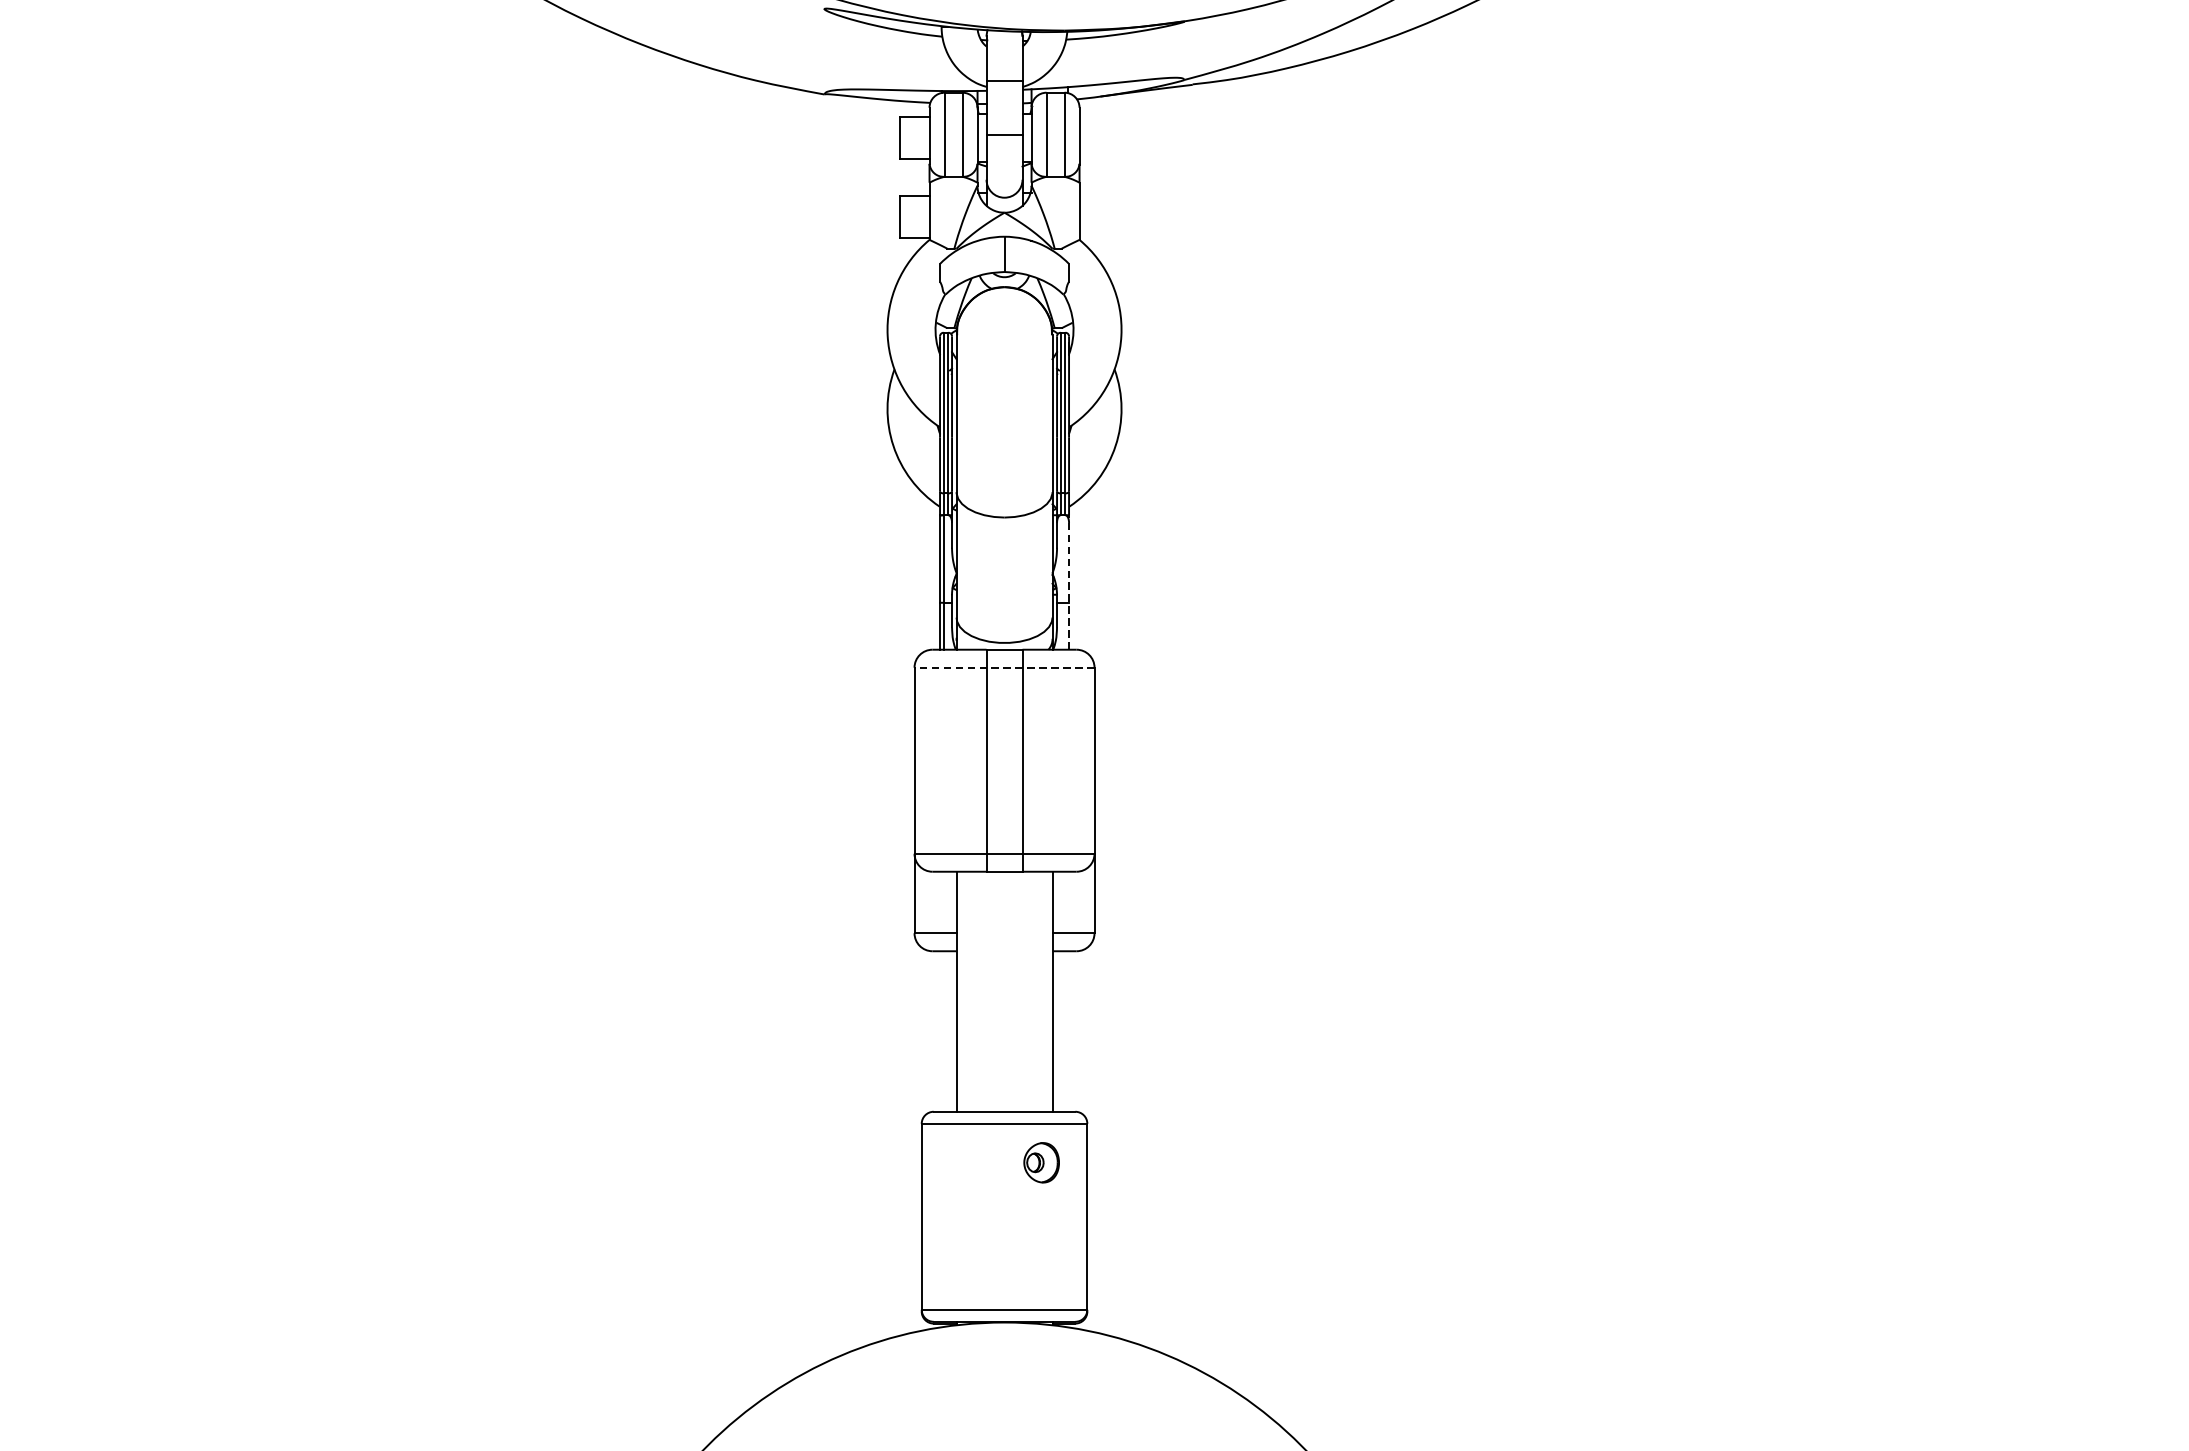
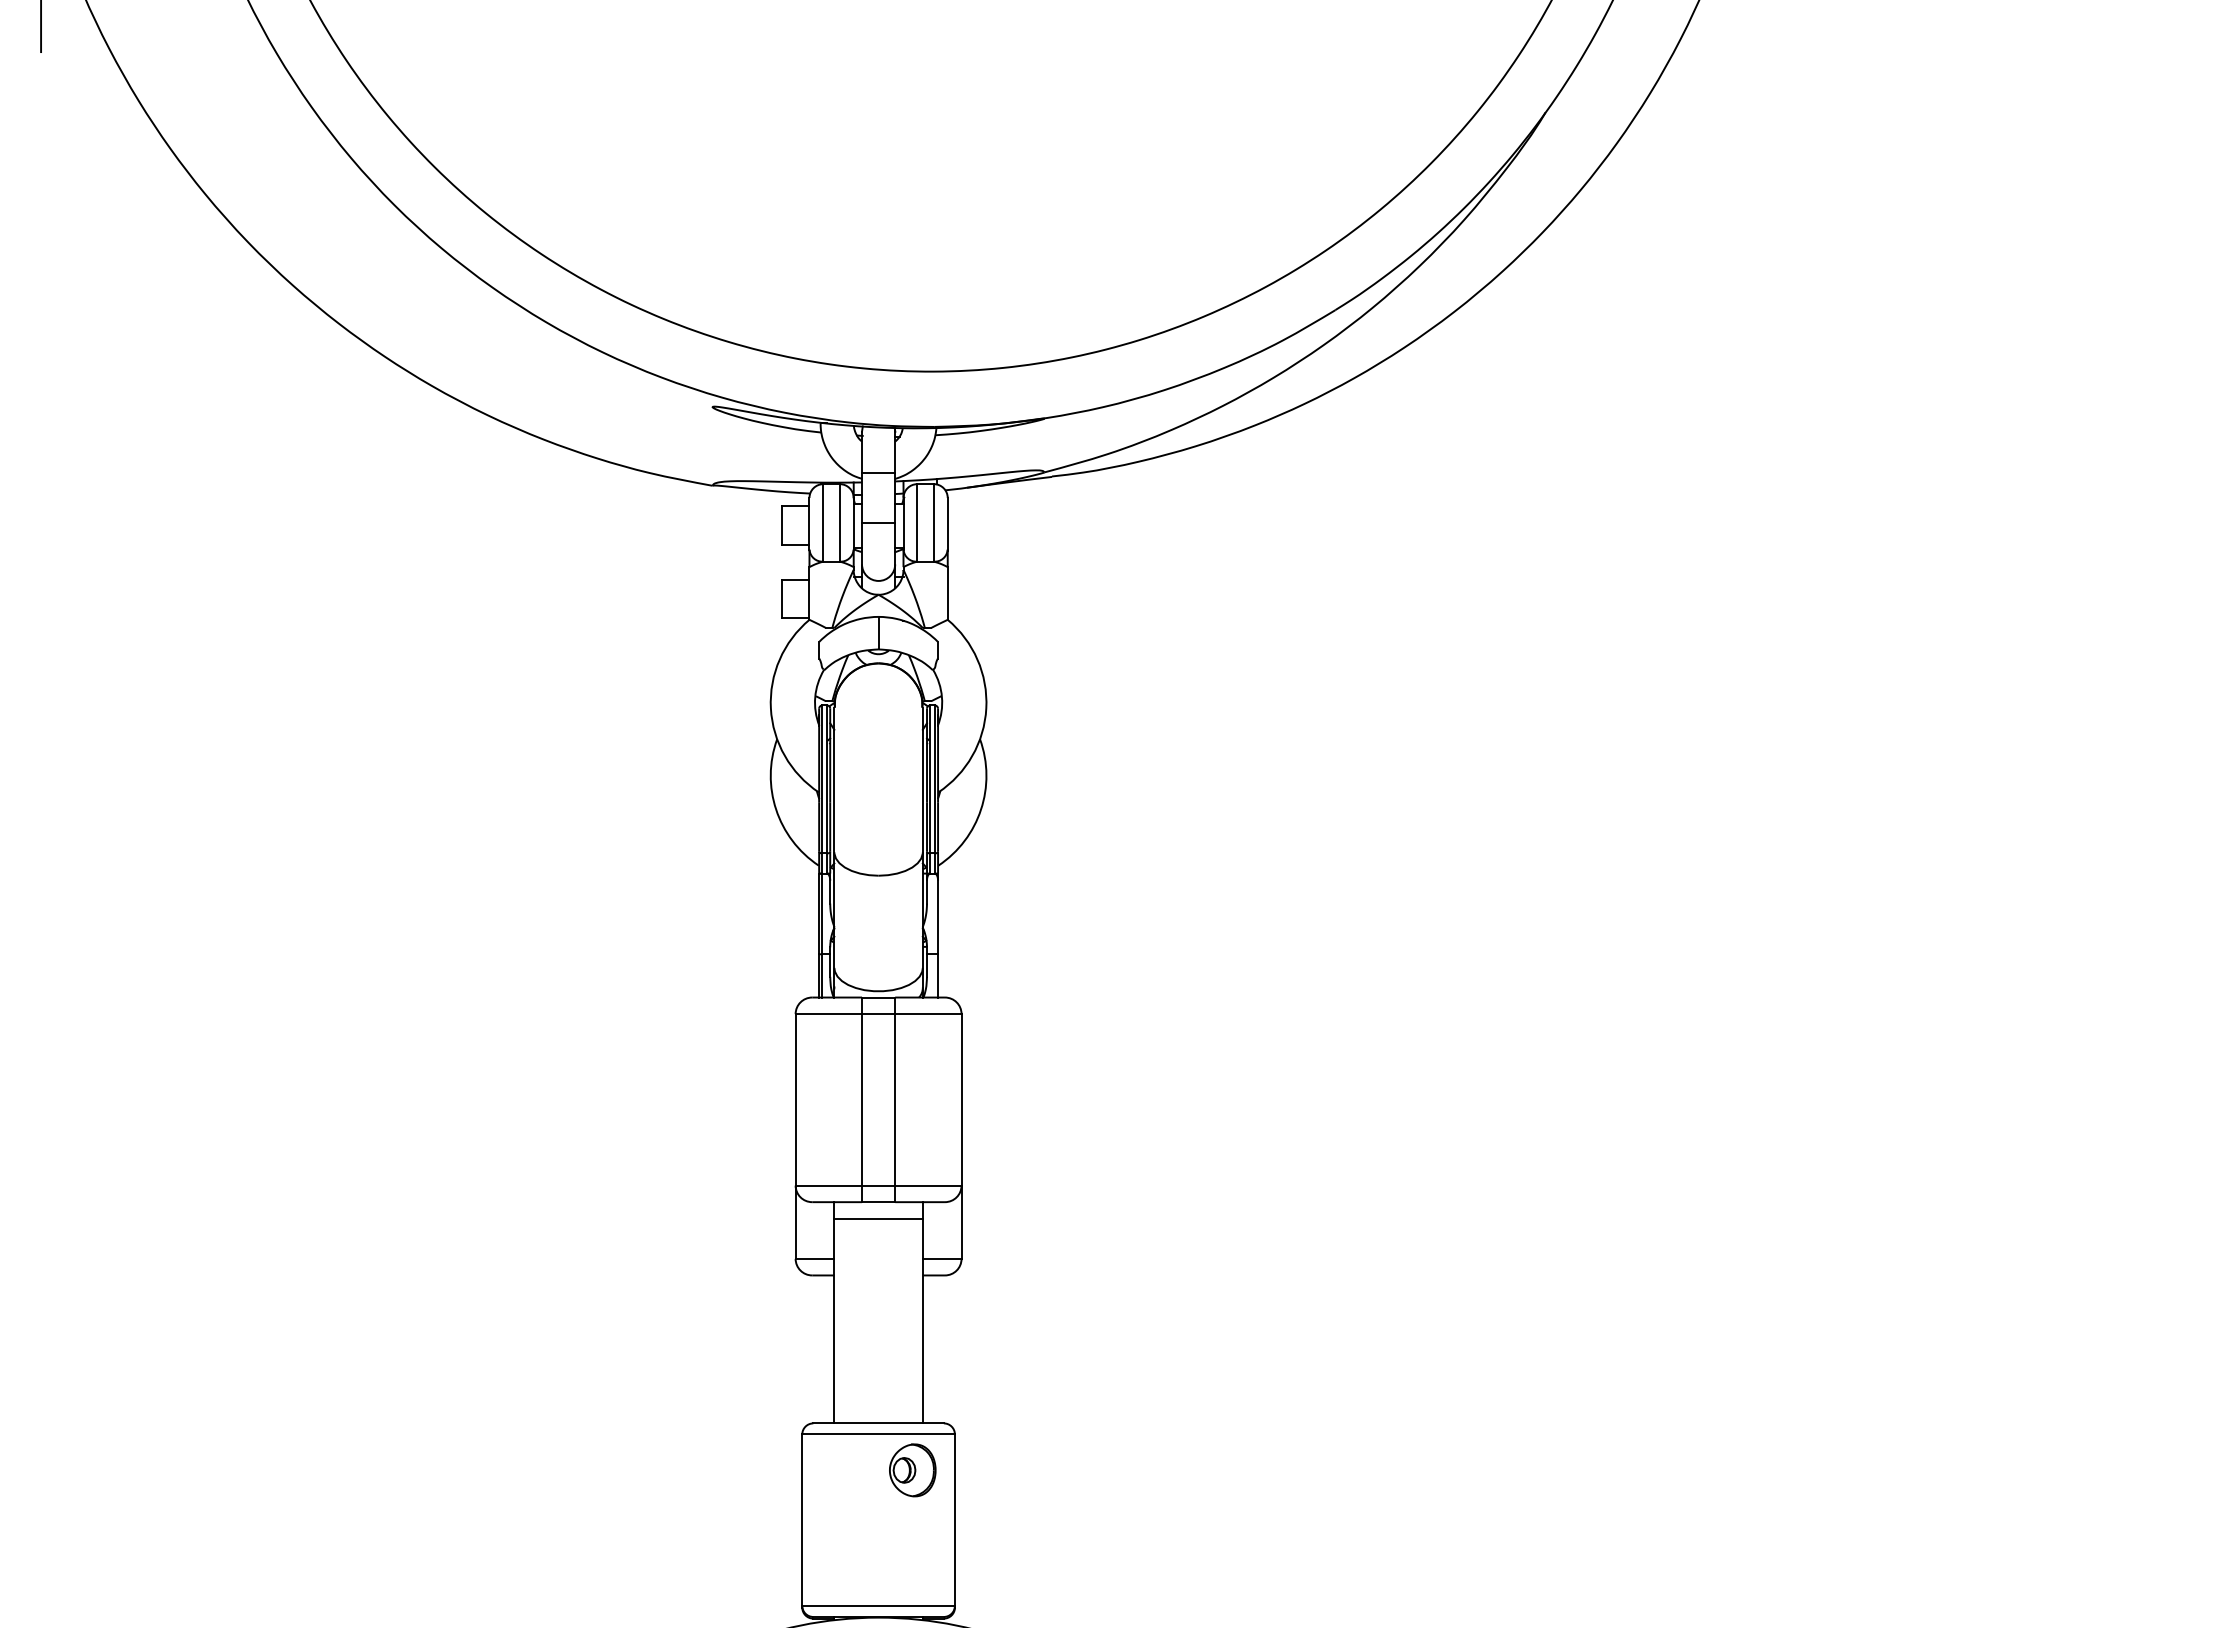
line: (1069, 582) -> (938, 935), dashed -> solid
line: (1004, 668) -> (878, 1014), dashed -> solid
line: (1004, 889) -> (878, 1218), added
part: (1041, 1162) -> (912, 1470), size x1.43

